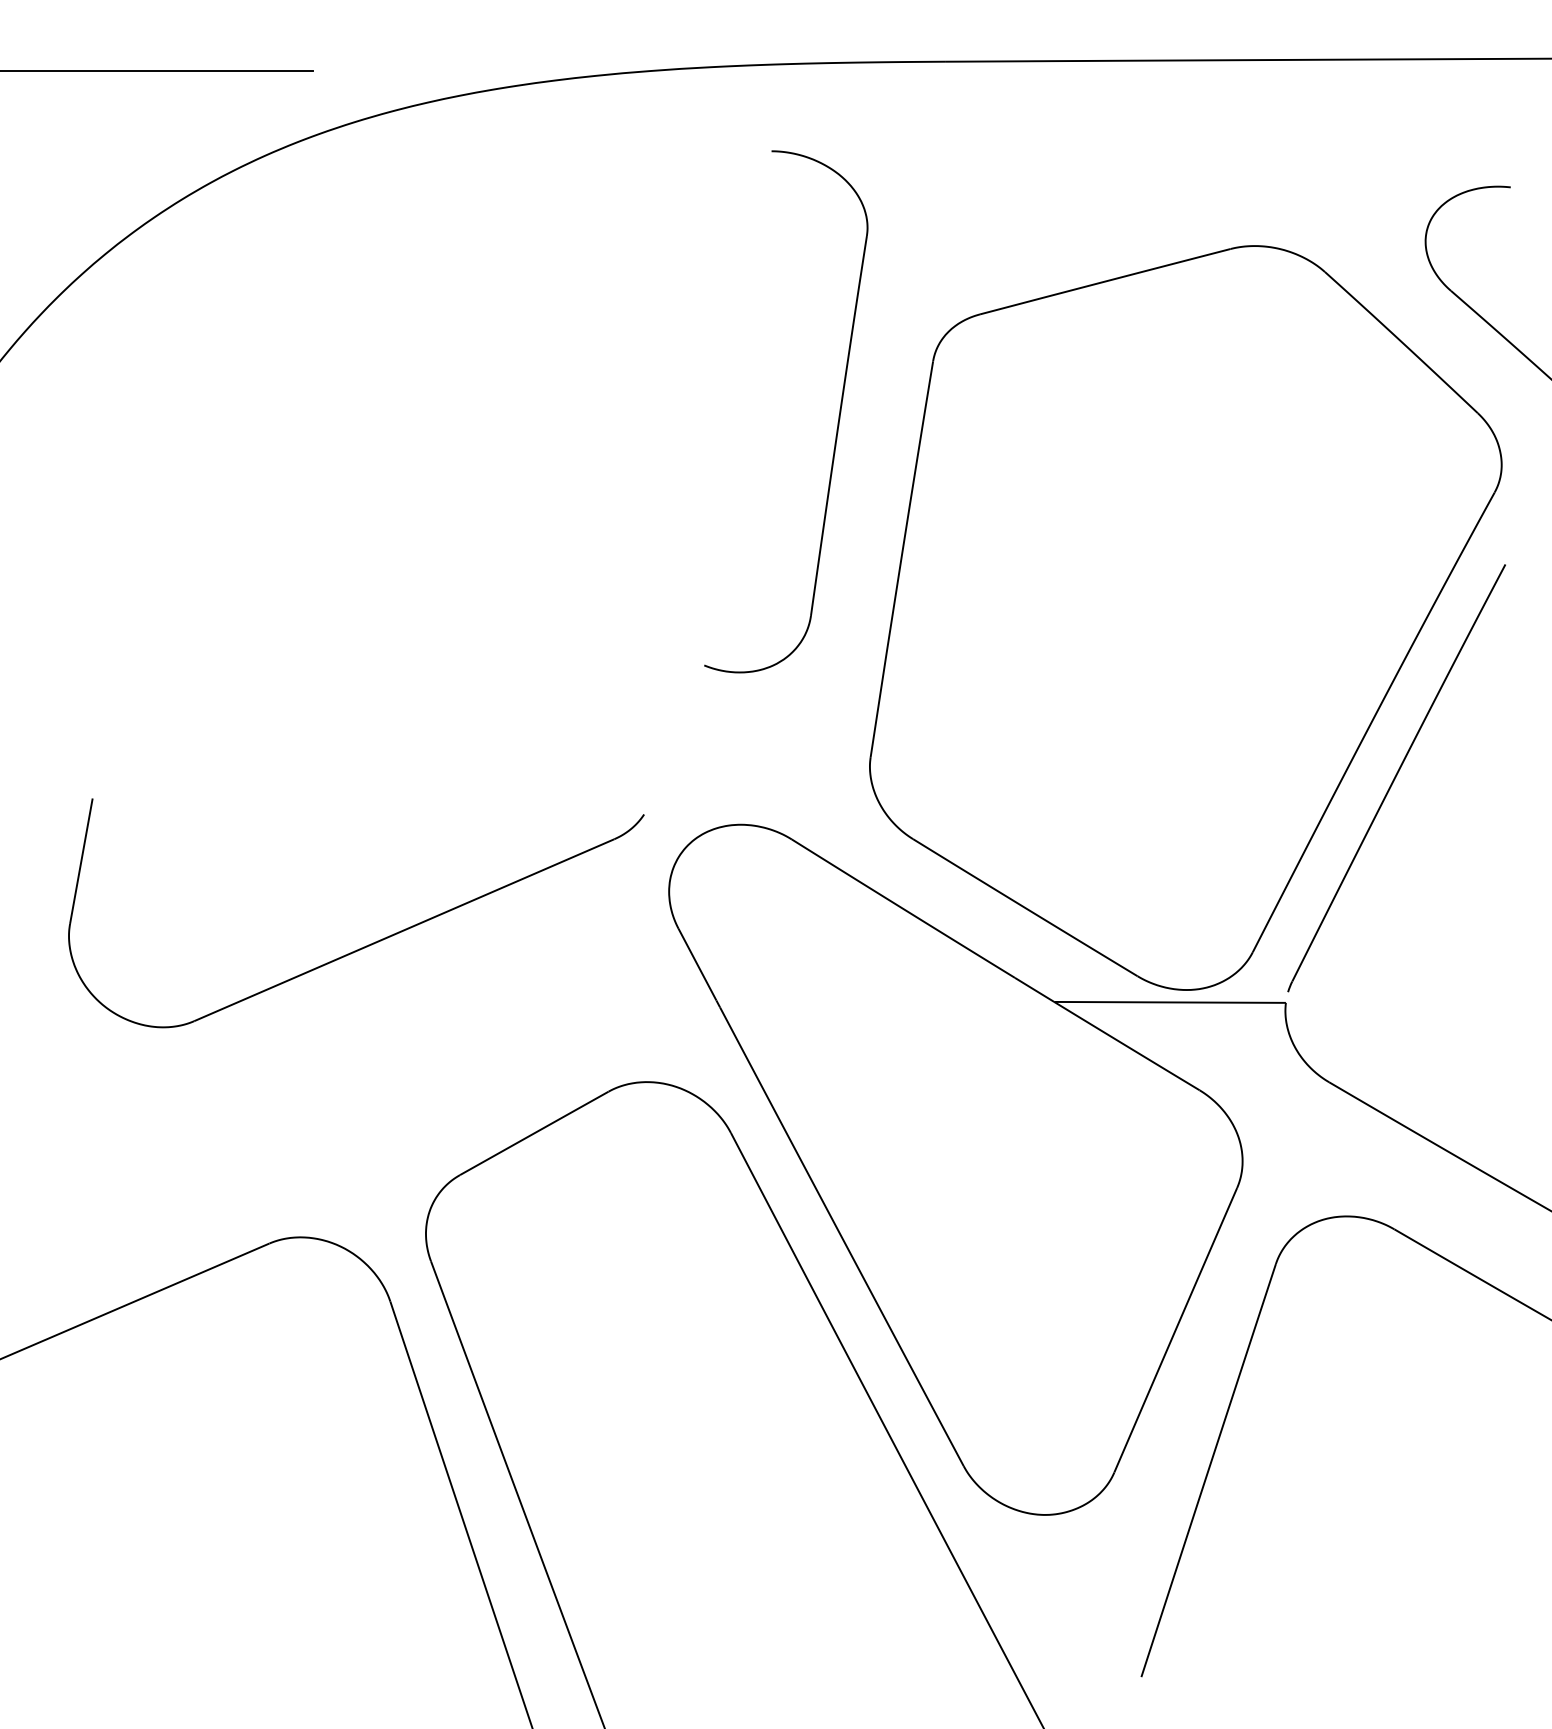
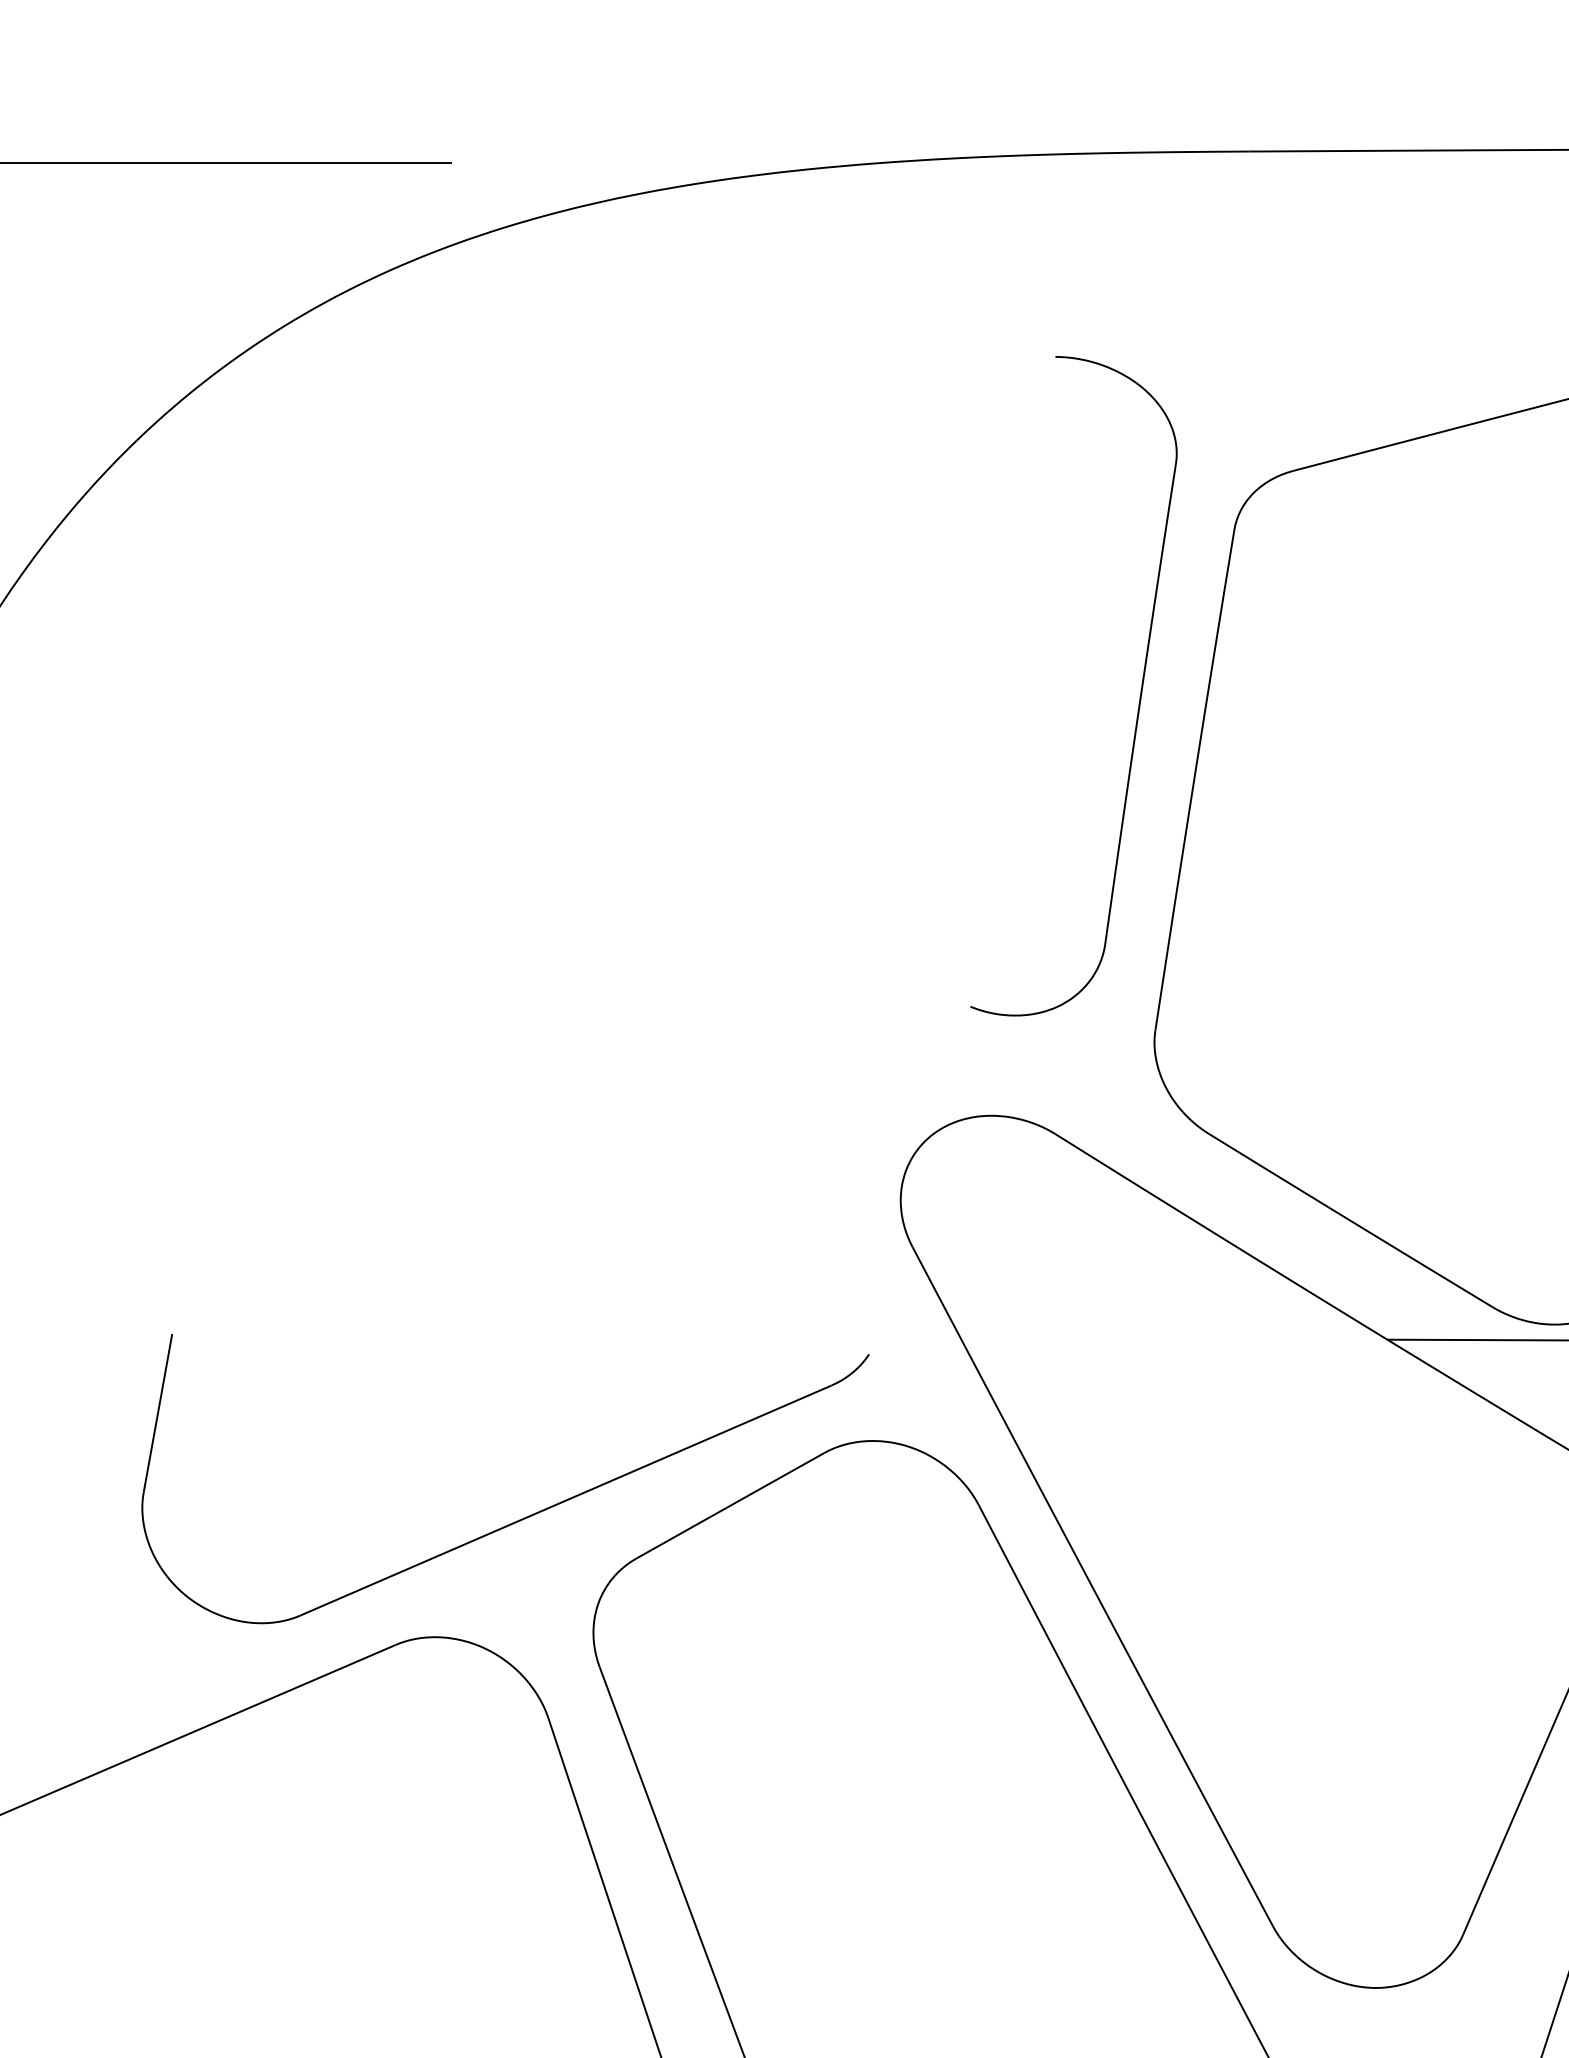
part: (838, 415) -> (1140, 690), moved
part: (370, 943) -> (523, 1517), moved

